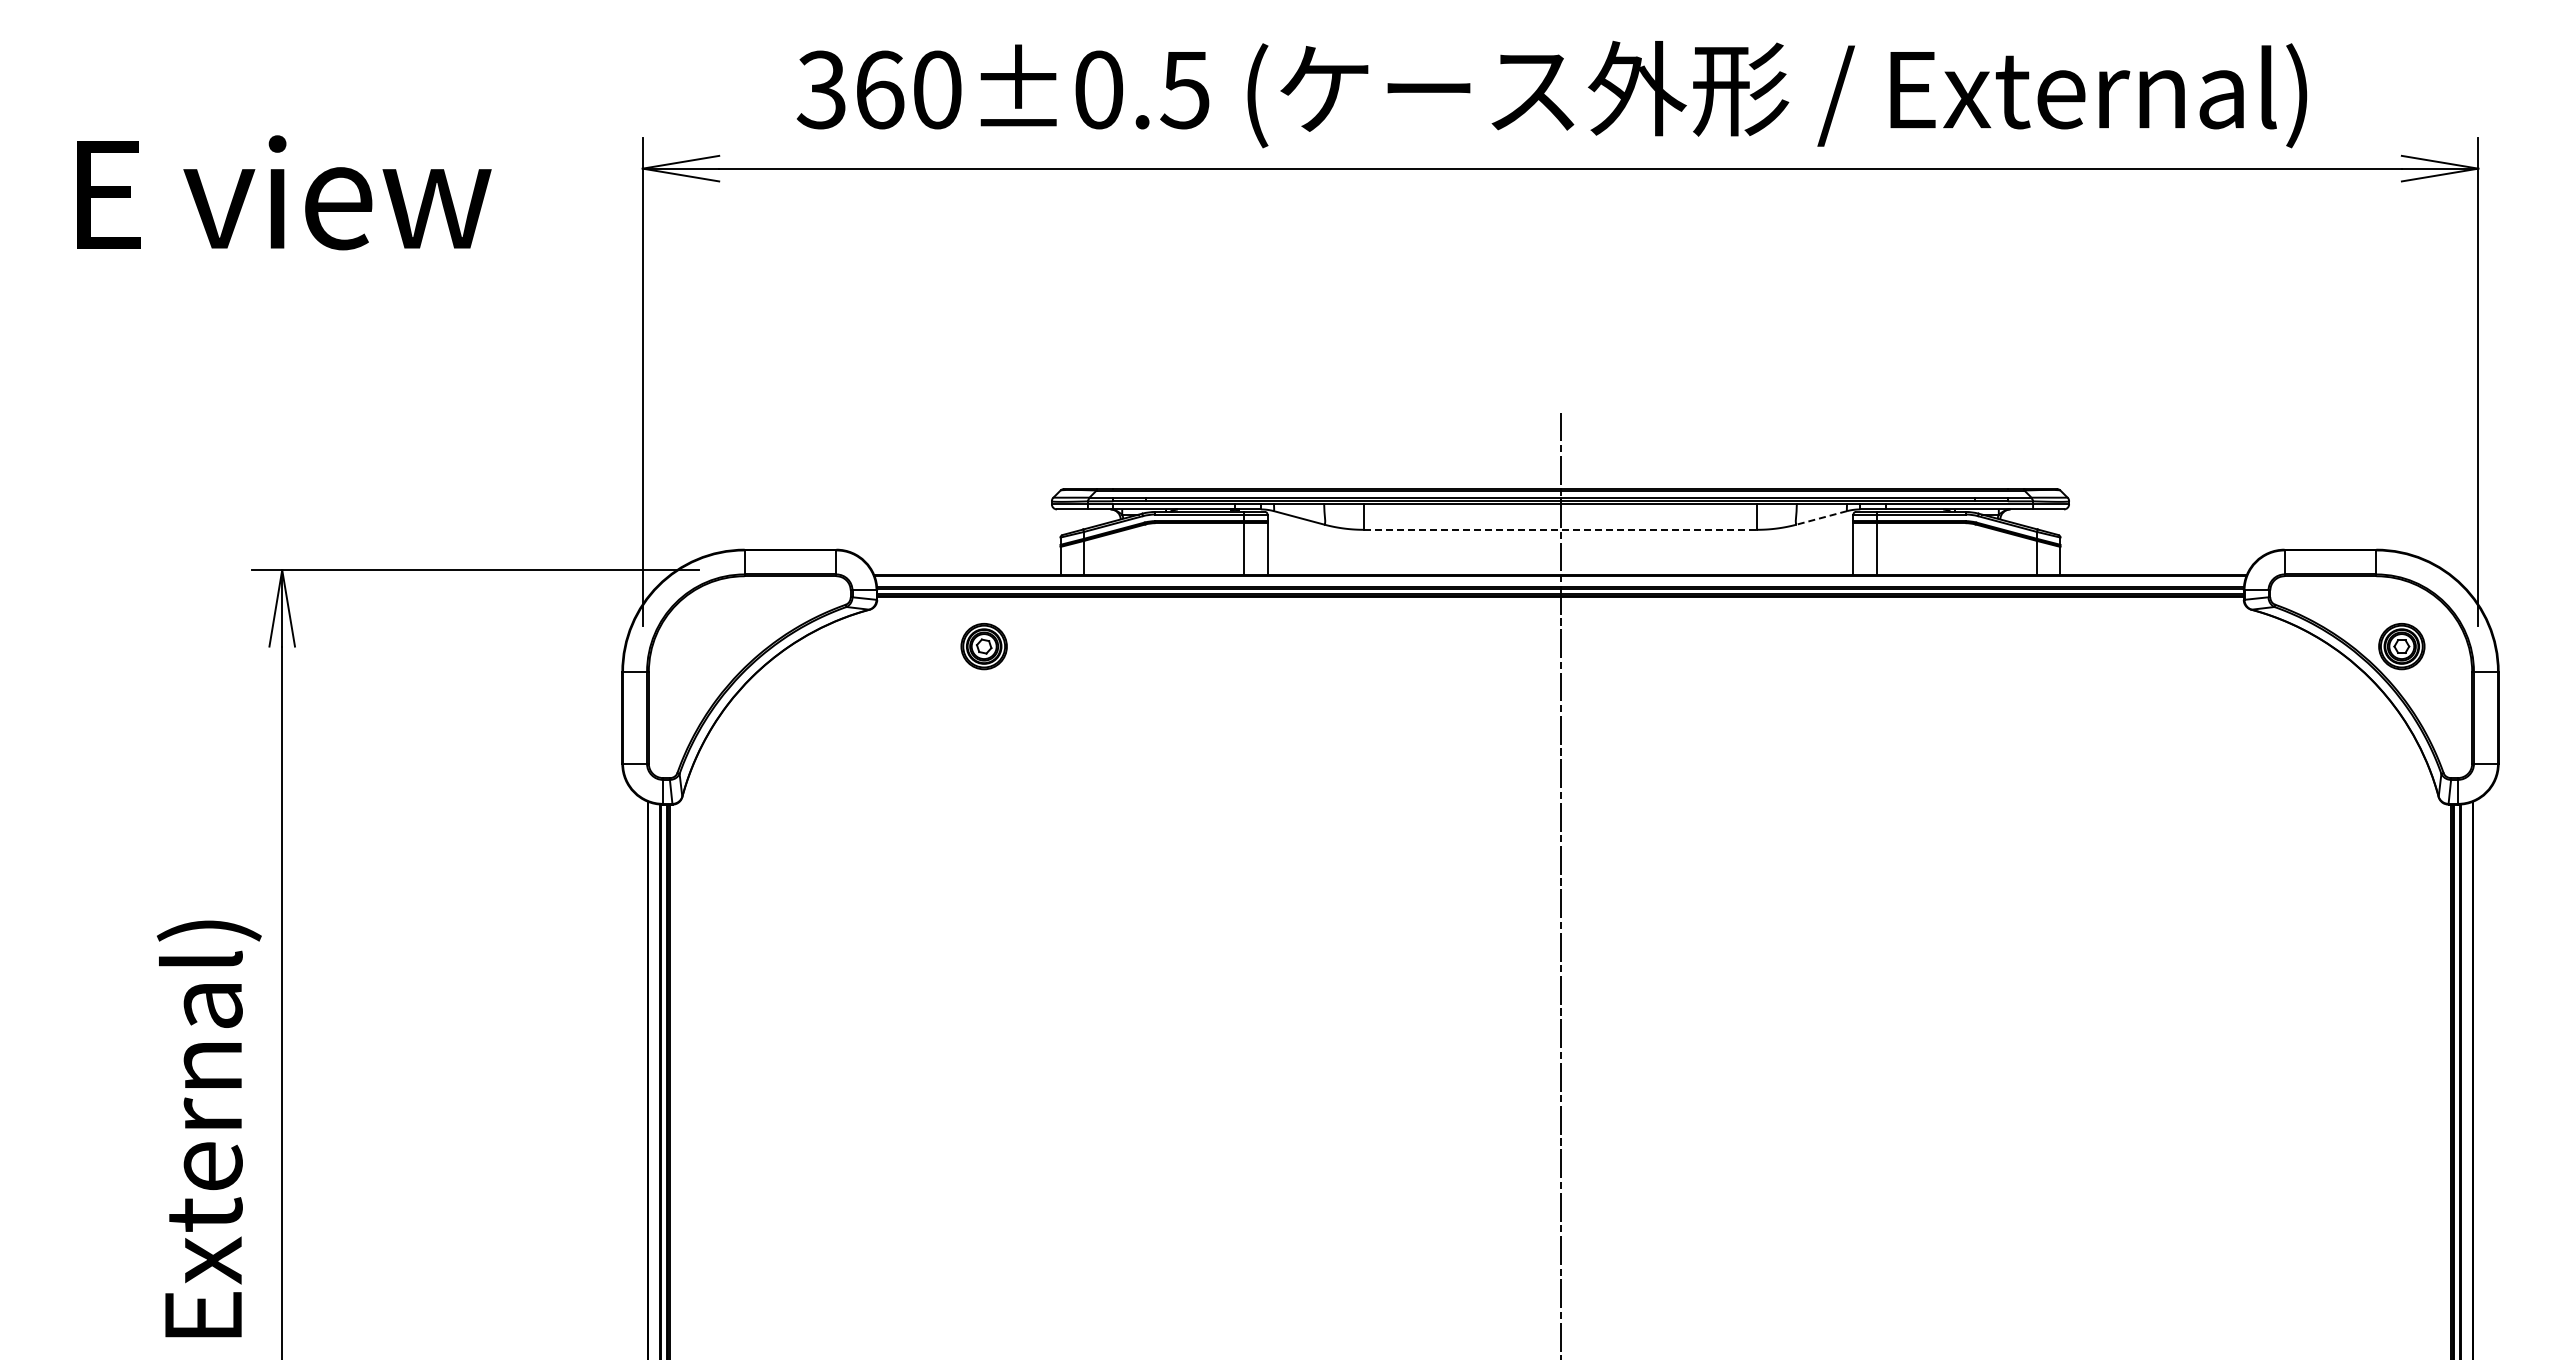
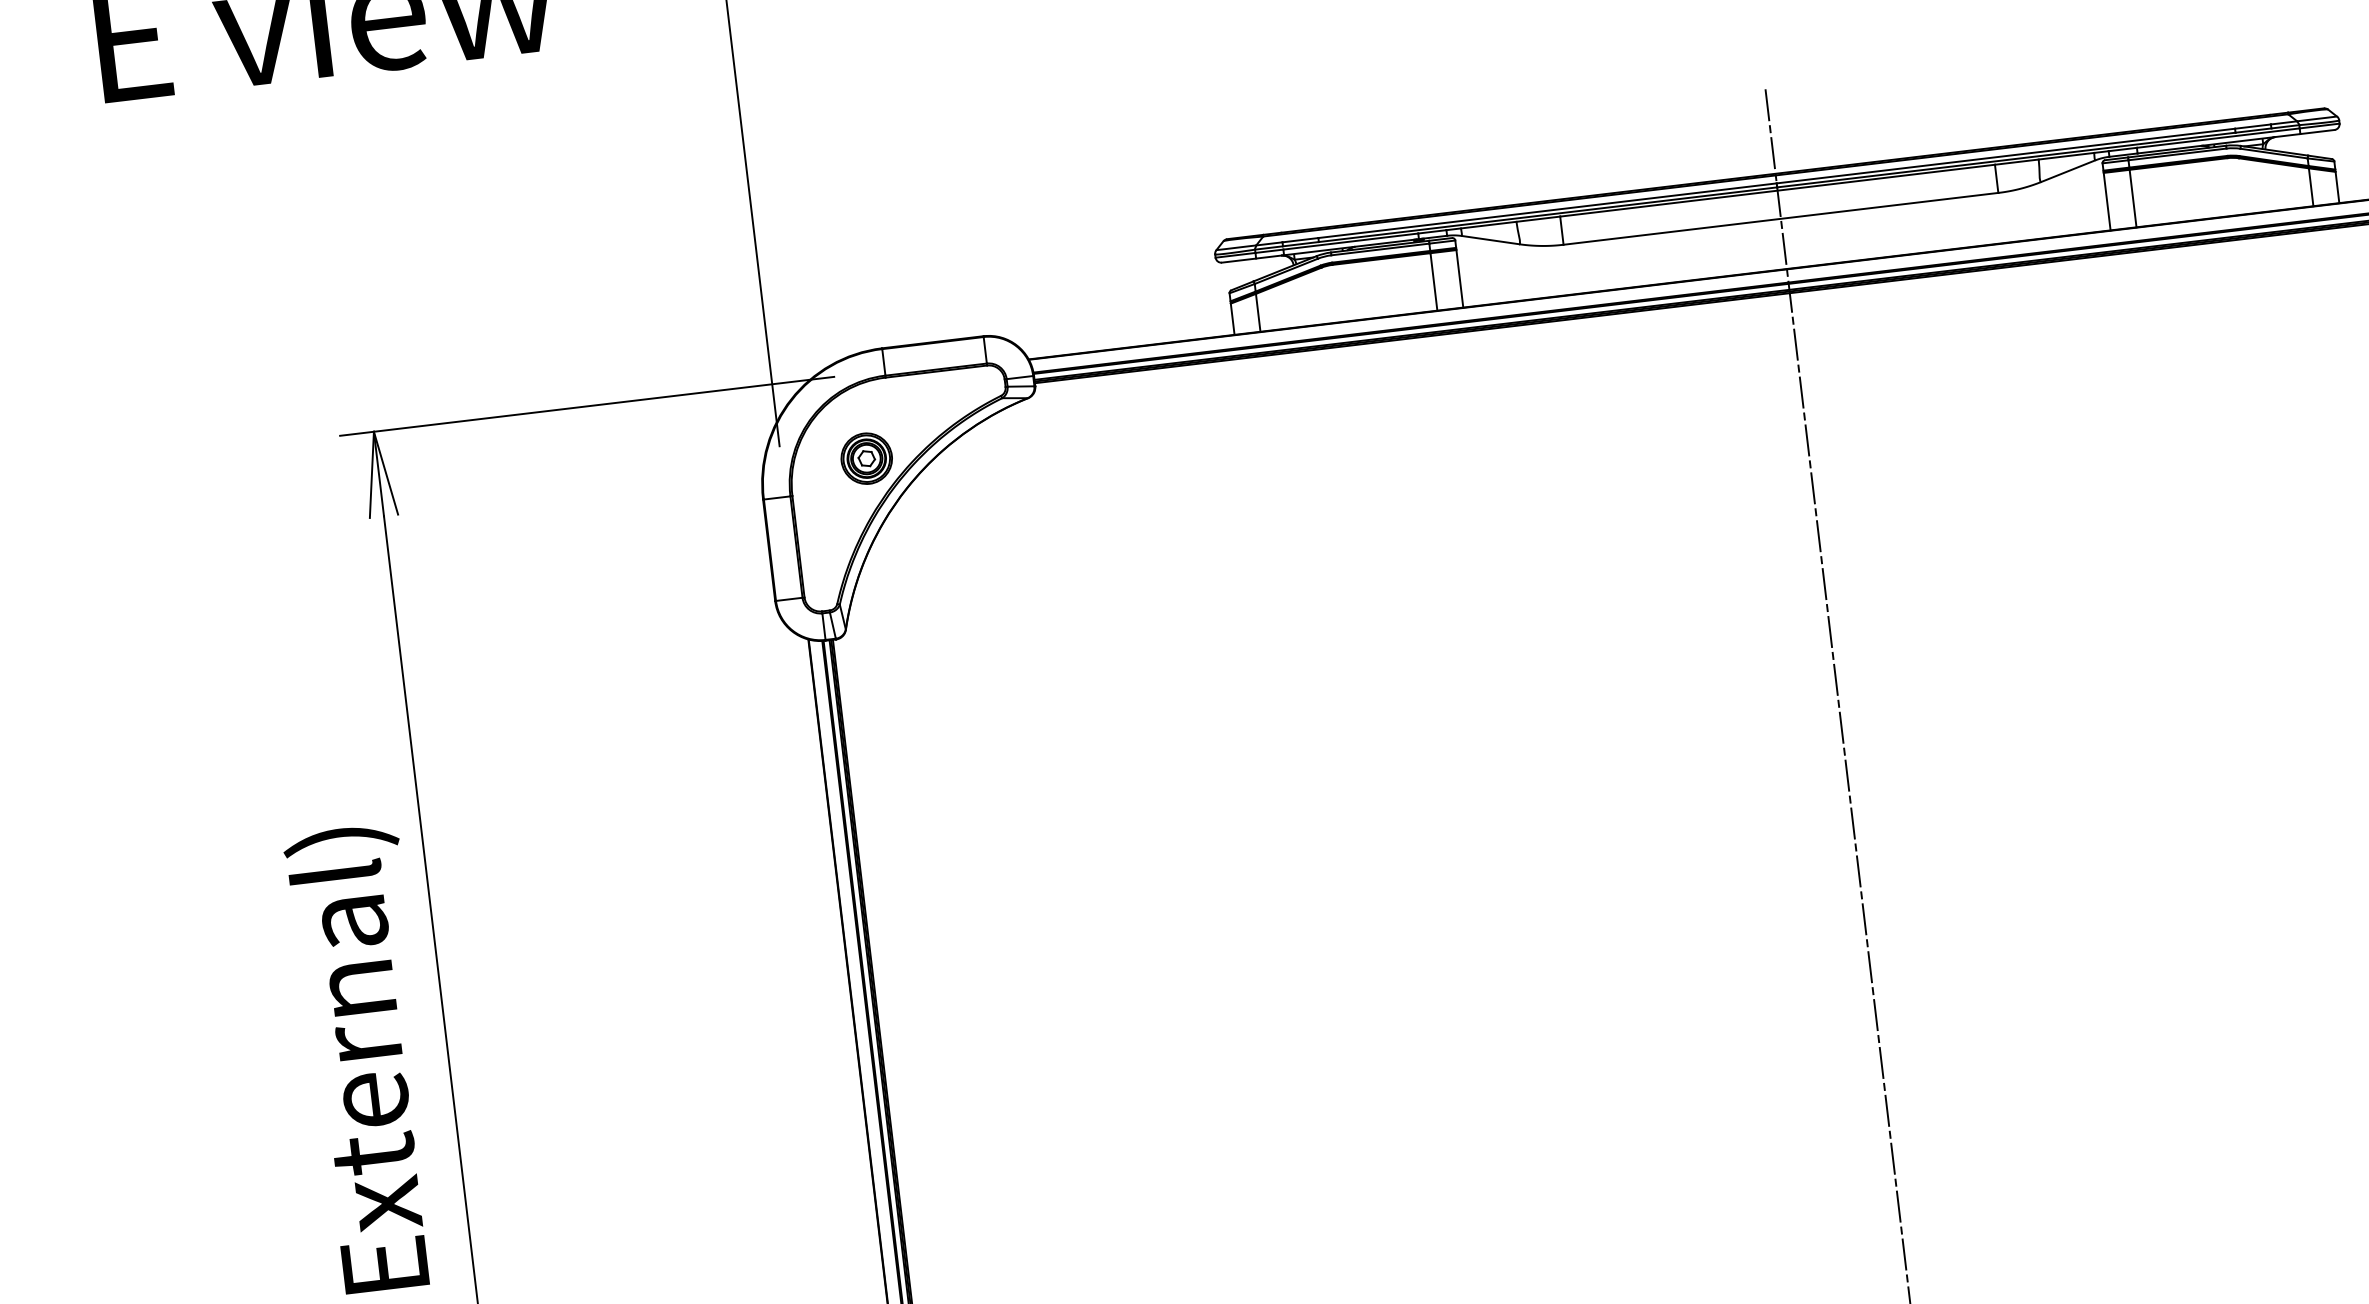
line: (1821, 517) -> (2067, 170), dashed -> solid
line: (1560, 529) -> (1780, 218), dashed -> solid
part: (983, 646) -> (866, 458), moved

